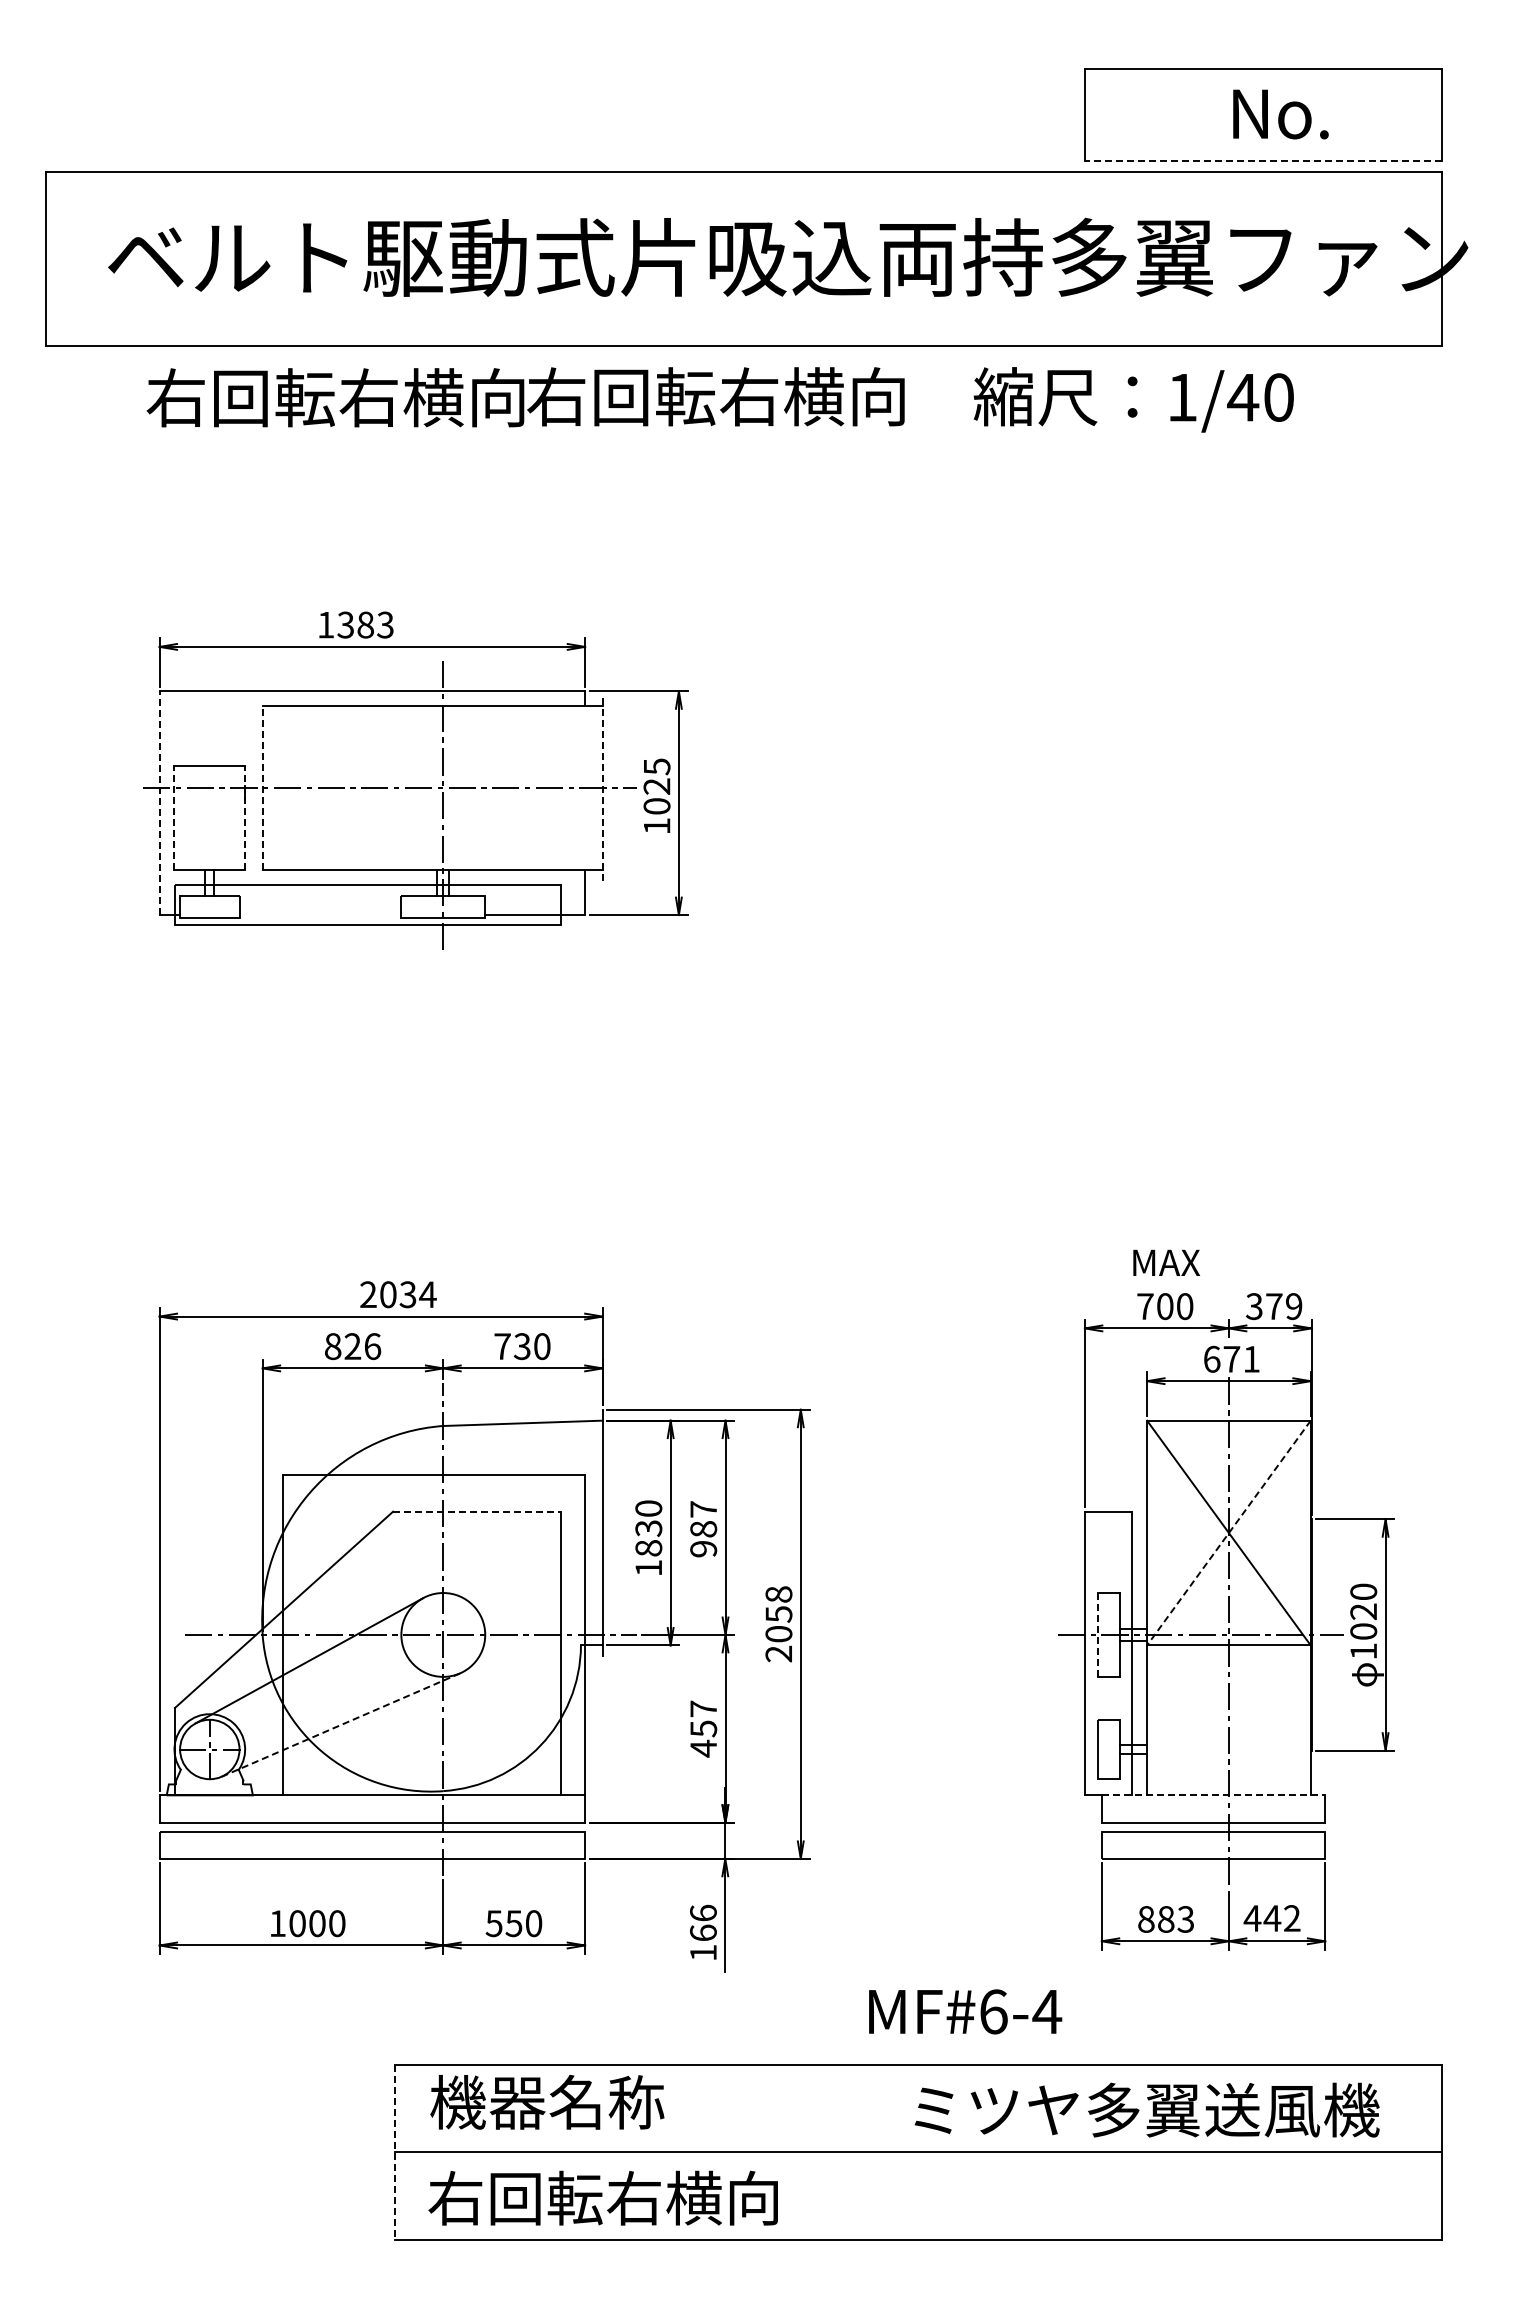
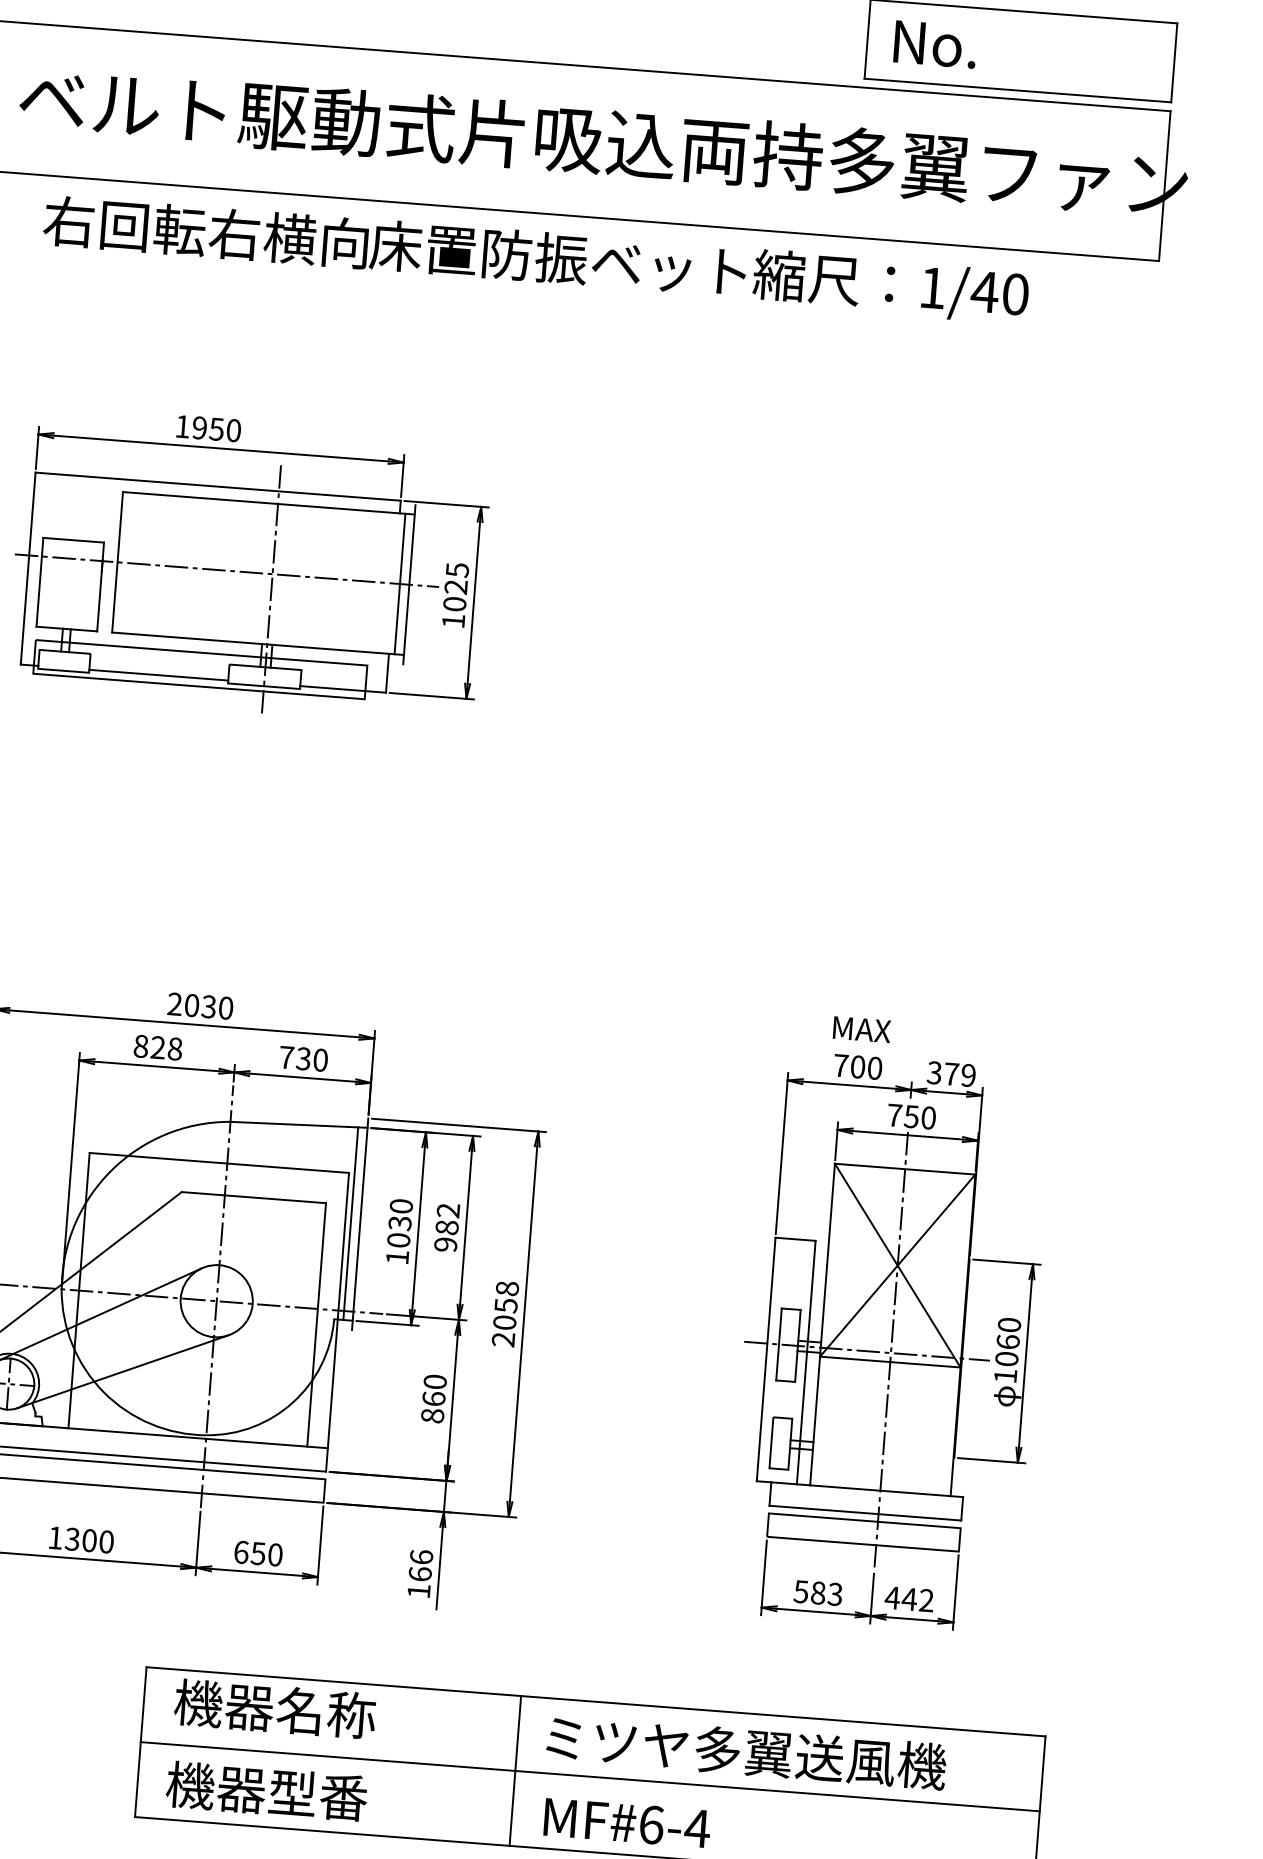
text: (1280, 114) -> (935, 44), moved
line: (1263, 161) -> (1017, 90), dashed -> solid
text: (745, 396) -> (557, 258), 右回転右横向 -> 床置防振ベット
text: (365, 624) -> (216, 428), 1383 -> 1950
line: (262, 787) -> (117, 561), dashed -> solid
line: (591, 787) -> (399, 583), added
line: (602, 787) -> (409, 584), dashed -> solid
line: (159, 803) -> (28, 568), dashed -> solid
line: (174, 818) -> (39, 582), dashed -> solid
line: (245, 818) -> (100, 587), dashed -> solid
line: (320, 915) -> (158, 675), added
text: (427, 1294) -> (225, 1007), 2034 -> 2030
text: (372, 1346) -> (175, 1048), 826 -> 828
text: (1231, 1358) -> (911, 1115), 671 -> 750
text: (703, 1509) -> (448, 1210), 987 -> 982
line: (477, 1511) -> (254, 1197), dashed -> solid
line: (591, 1533) -> (350, 1223), added
line: (1228, 1533) -> (897, 1265), dashed -> solid
text: (648, 1548) -> (398, 1240), 1830 -> 1030
text: (1363, 1611) -> (1008, 1341), 1020 -> 1060
line: (1098, 1634) -> (779, 1344), dashed -> solid
line: (340, 1725) -> (122, 1372), dashed -> solid
text: (703, 1728) -> (433, 1398), 457 -> 860
line: (1213, 1795) -> (867, 1489), dashed -> solid
text: (1145, 1919) -> (800, 1591), 883 -> 583
text: (297, 1923) -> (72, 1539), 1000 -> 1300
text: (493, 1923) -> (240, 1552), 550 -> 650
text: (965, 2011) -> (627, 1822), moved
text: (1146, 2109) -> (745, 1751), moved
line: (394, 2152) -> (140, 1742), dashed -> solid
line: (831, 2152) -> (515, 1771), added
text: (602, 2197) -> (316, 1794), 右回転右横向 -> 機器型番

